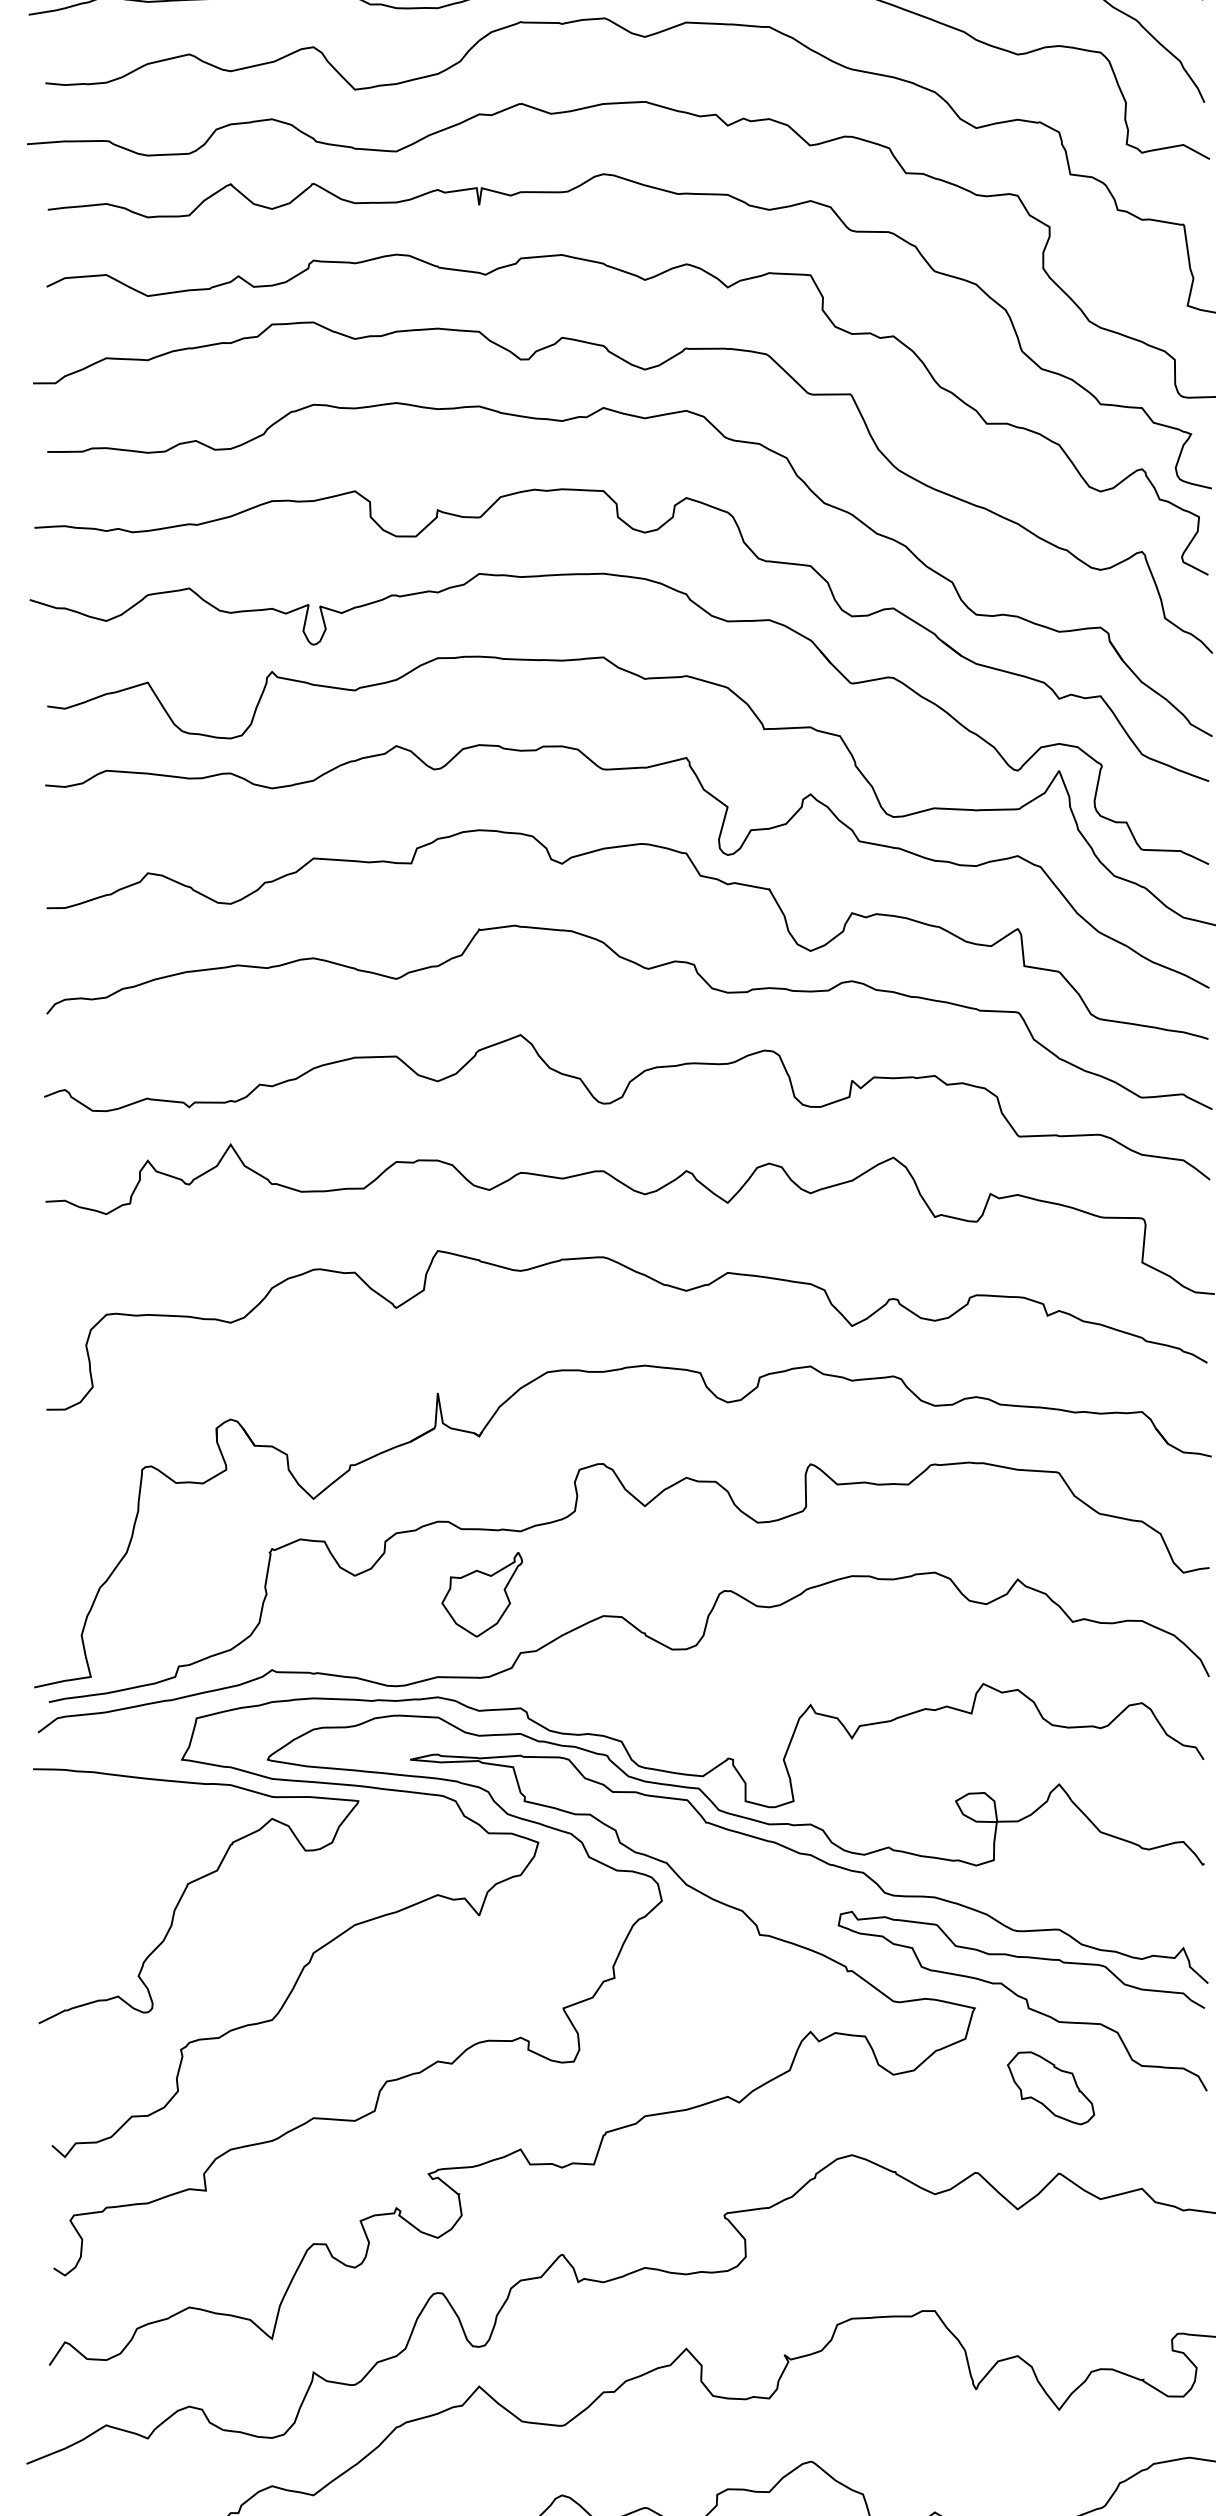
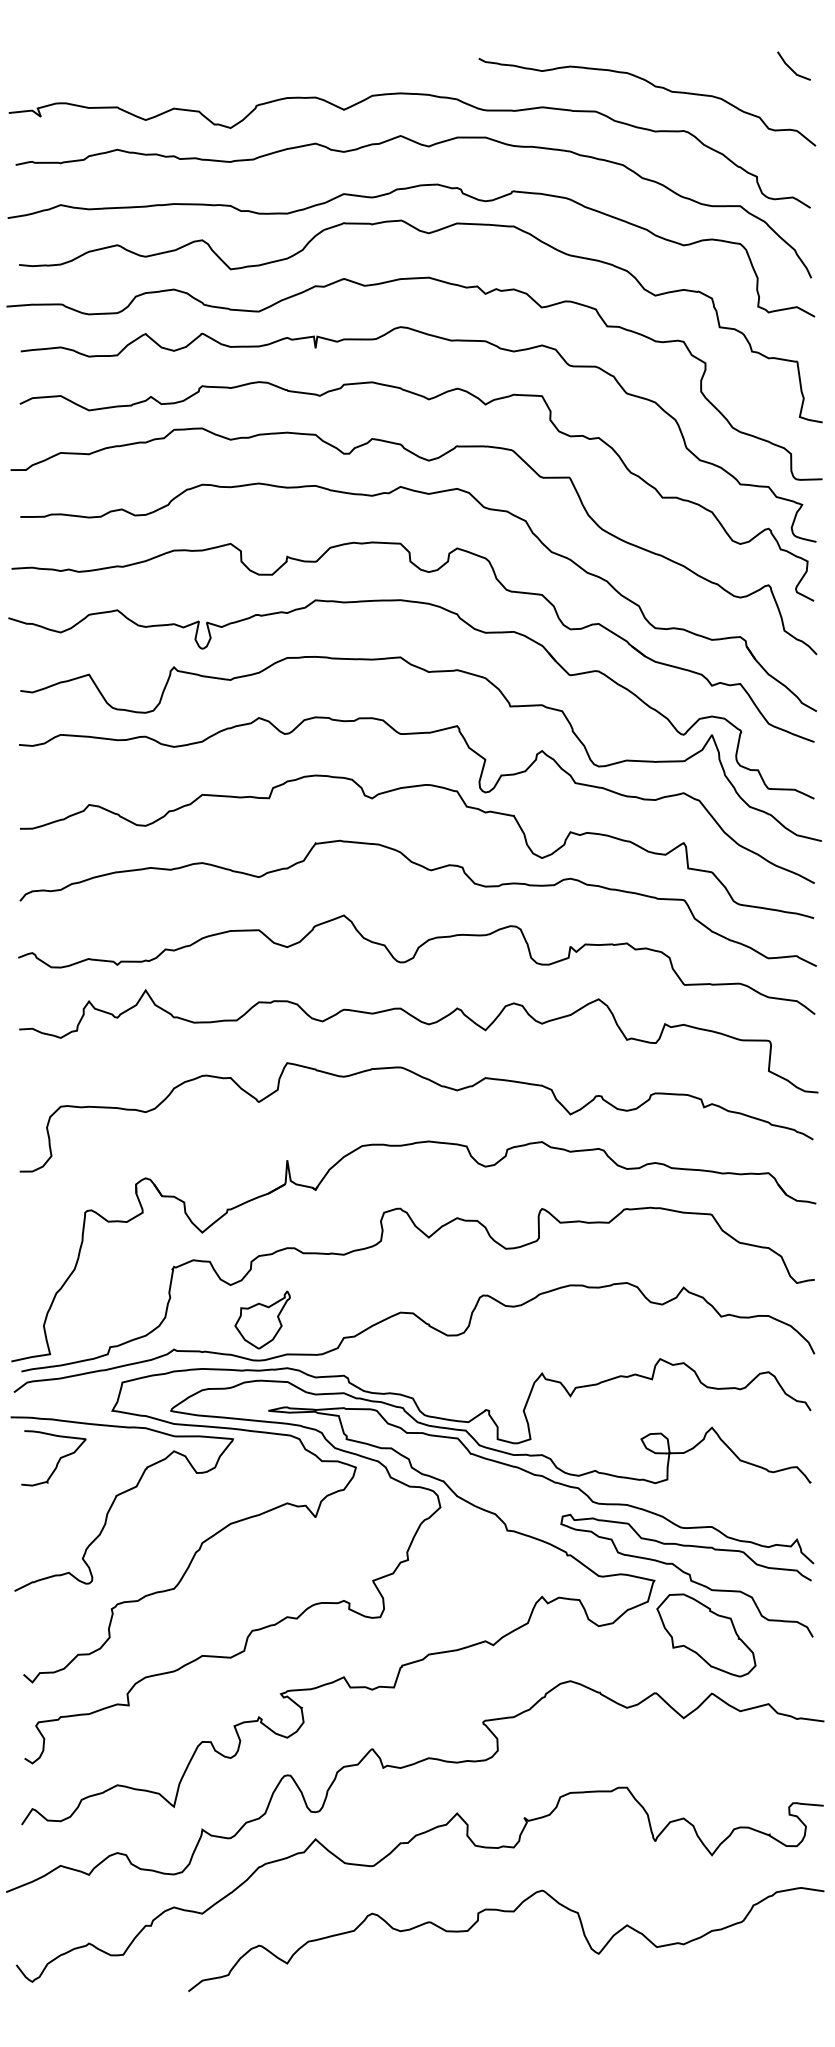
part: (482, 1593) -> (262, 1319), moved
curve: (101, 1833) -> (57, 1461), added
part: (1051, 2088) -> (706, 1635), size x1.67

